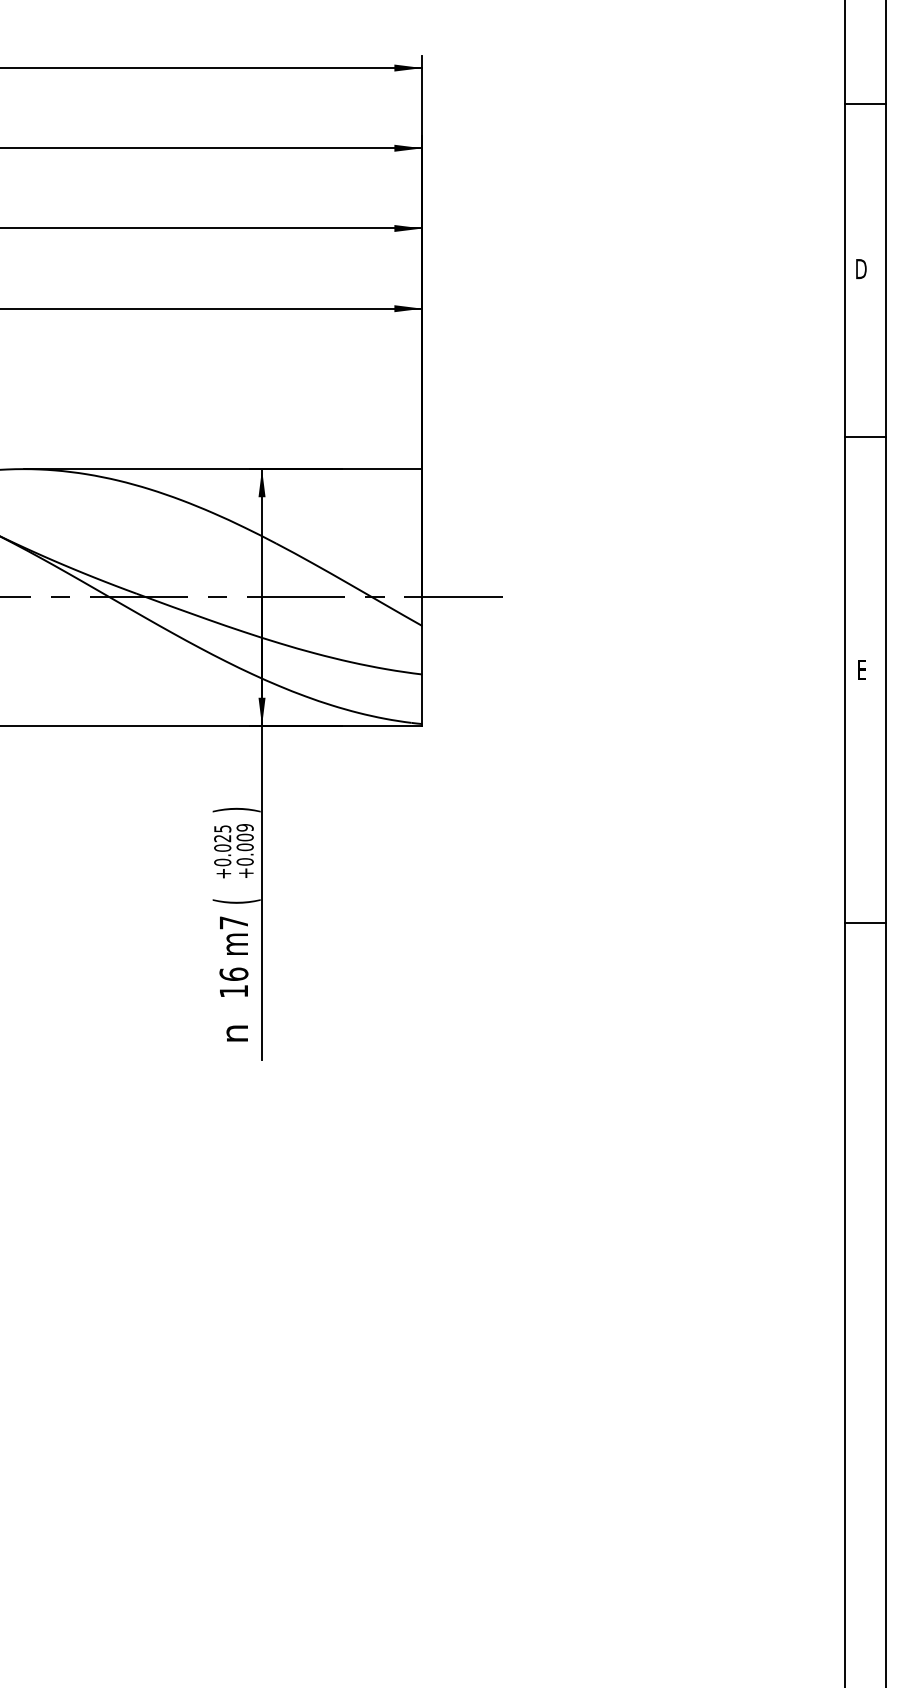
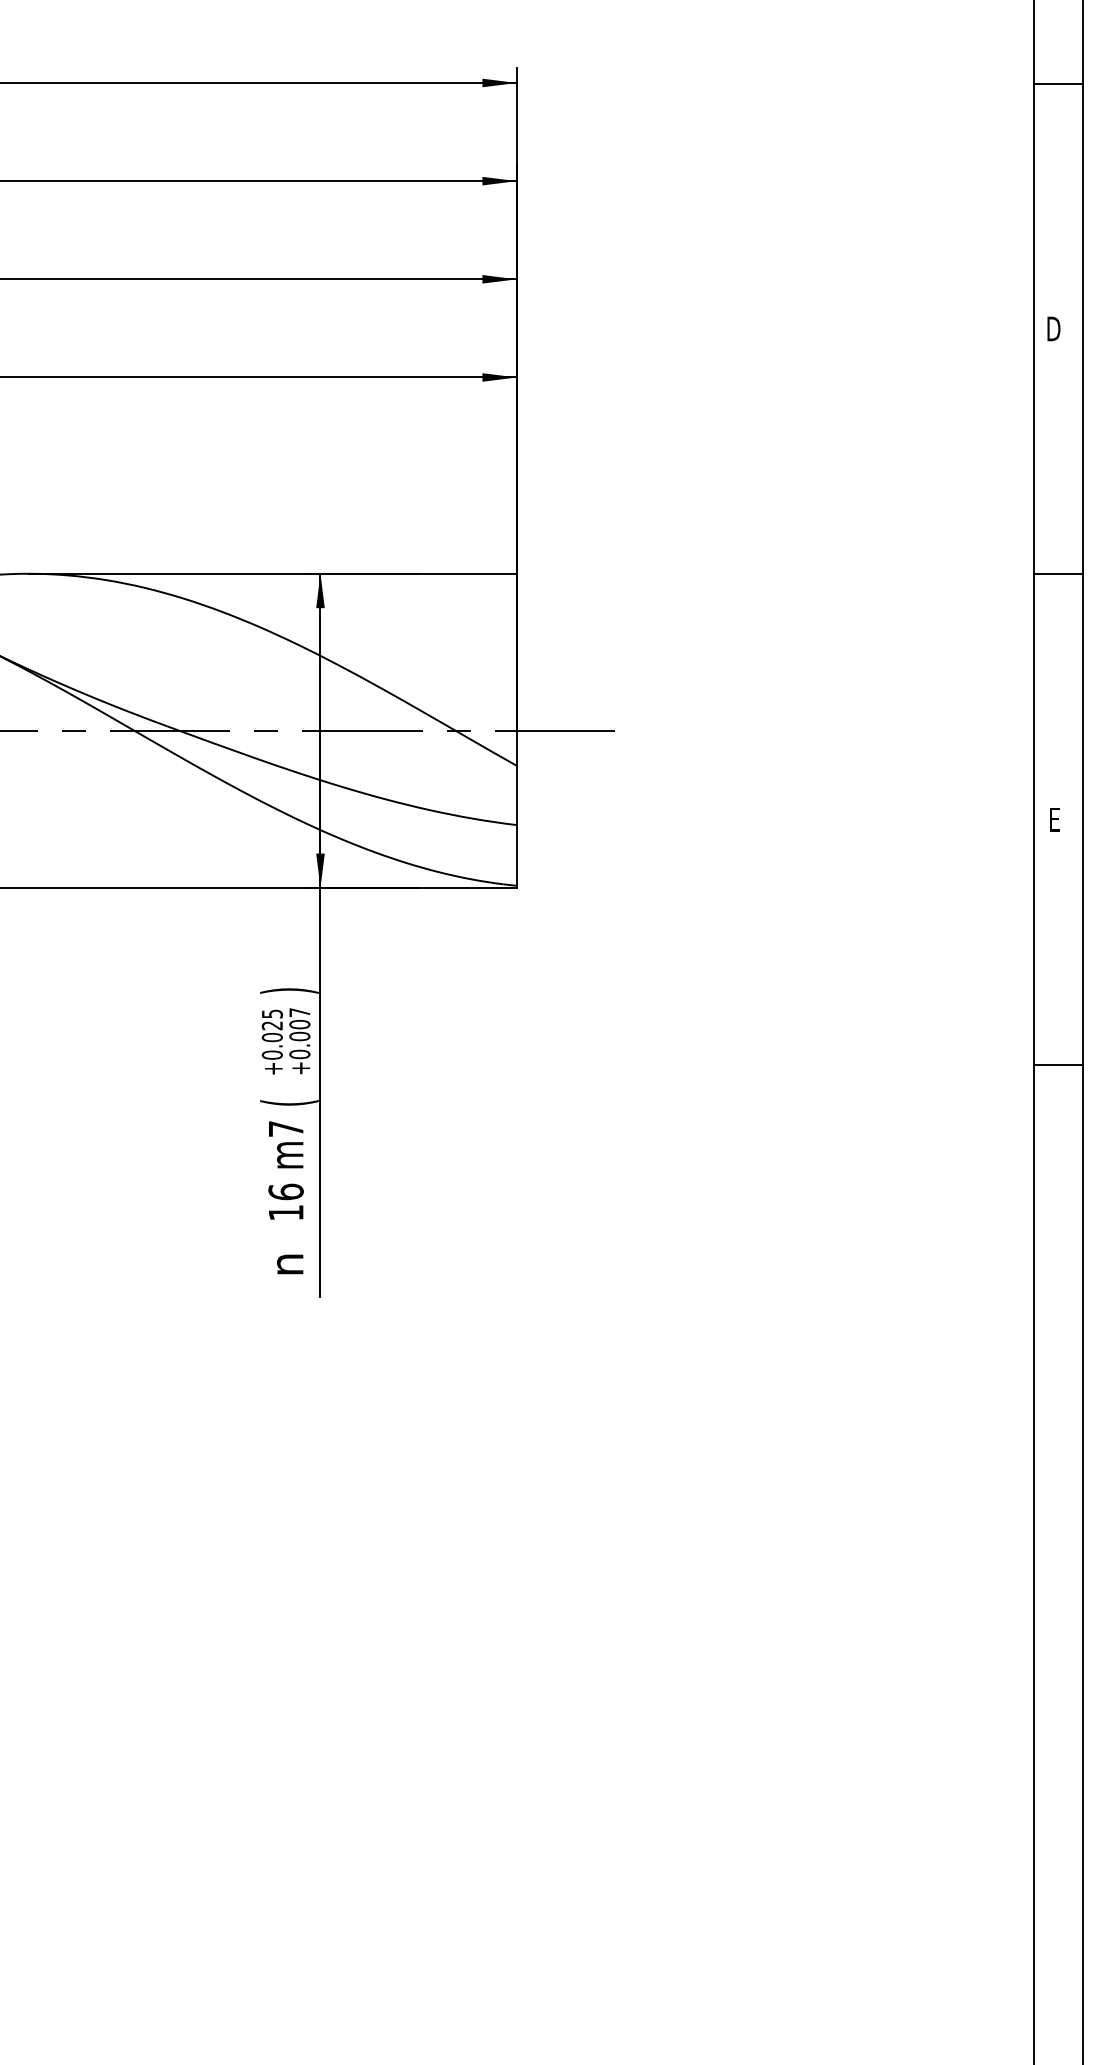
line: (865, 103) -> (1058, 83), moved
line: (865, 437) -> (1058, 574), moved
text: (244, 827) -> (299, 1012), +0.009 -> +0.007
line: (865, 923) -> (1058, 1065), moved

